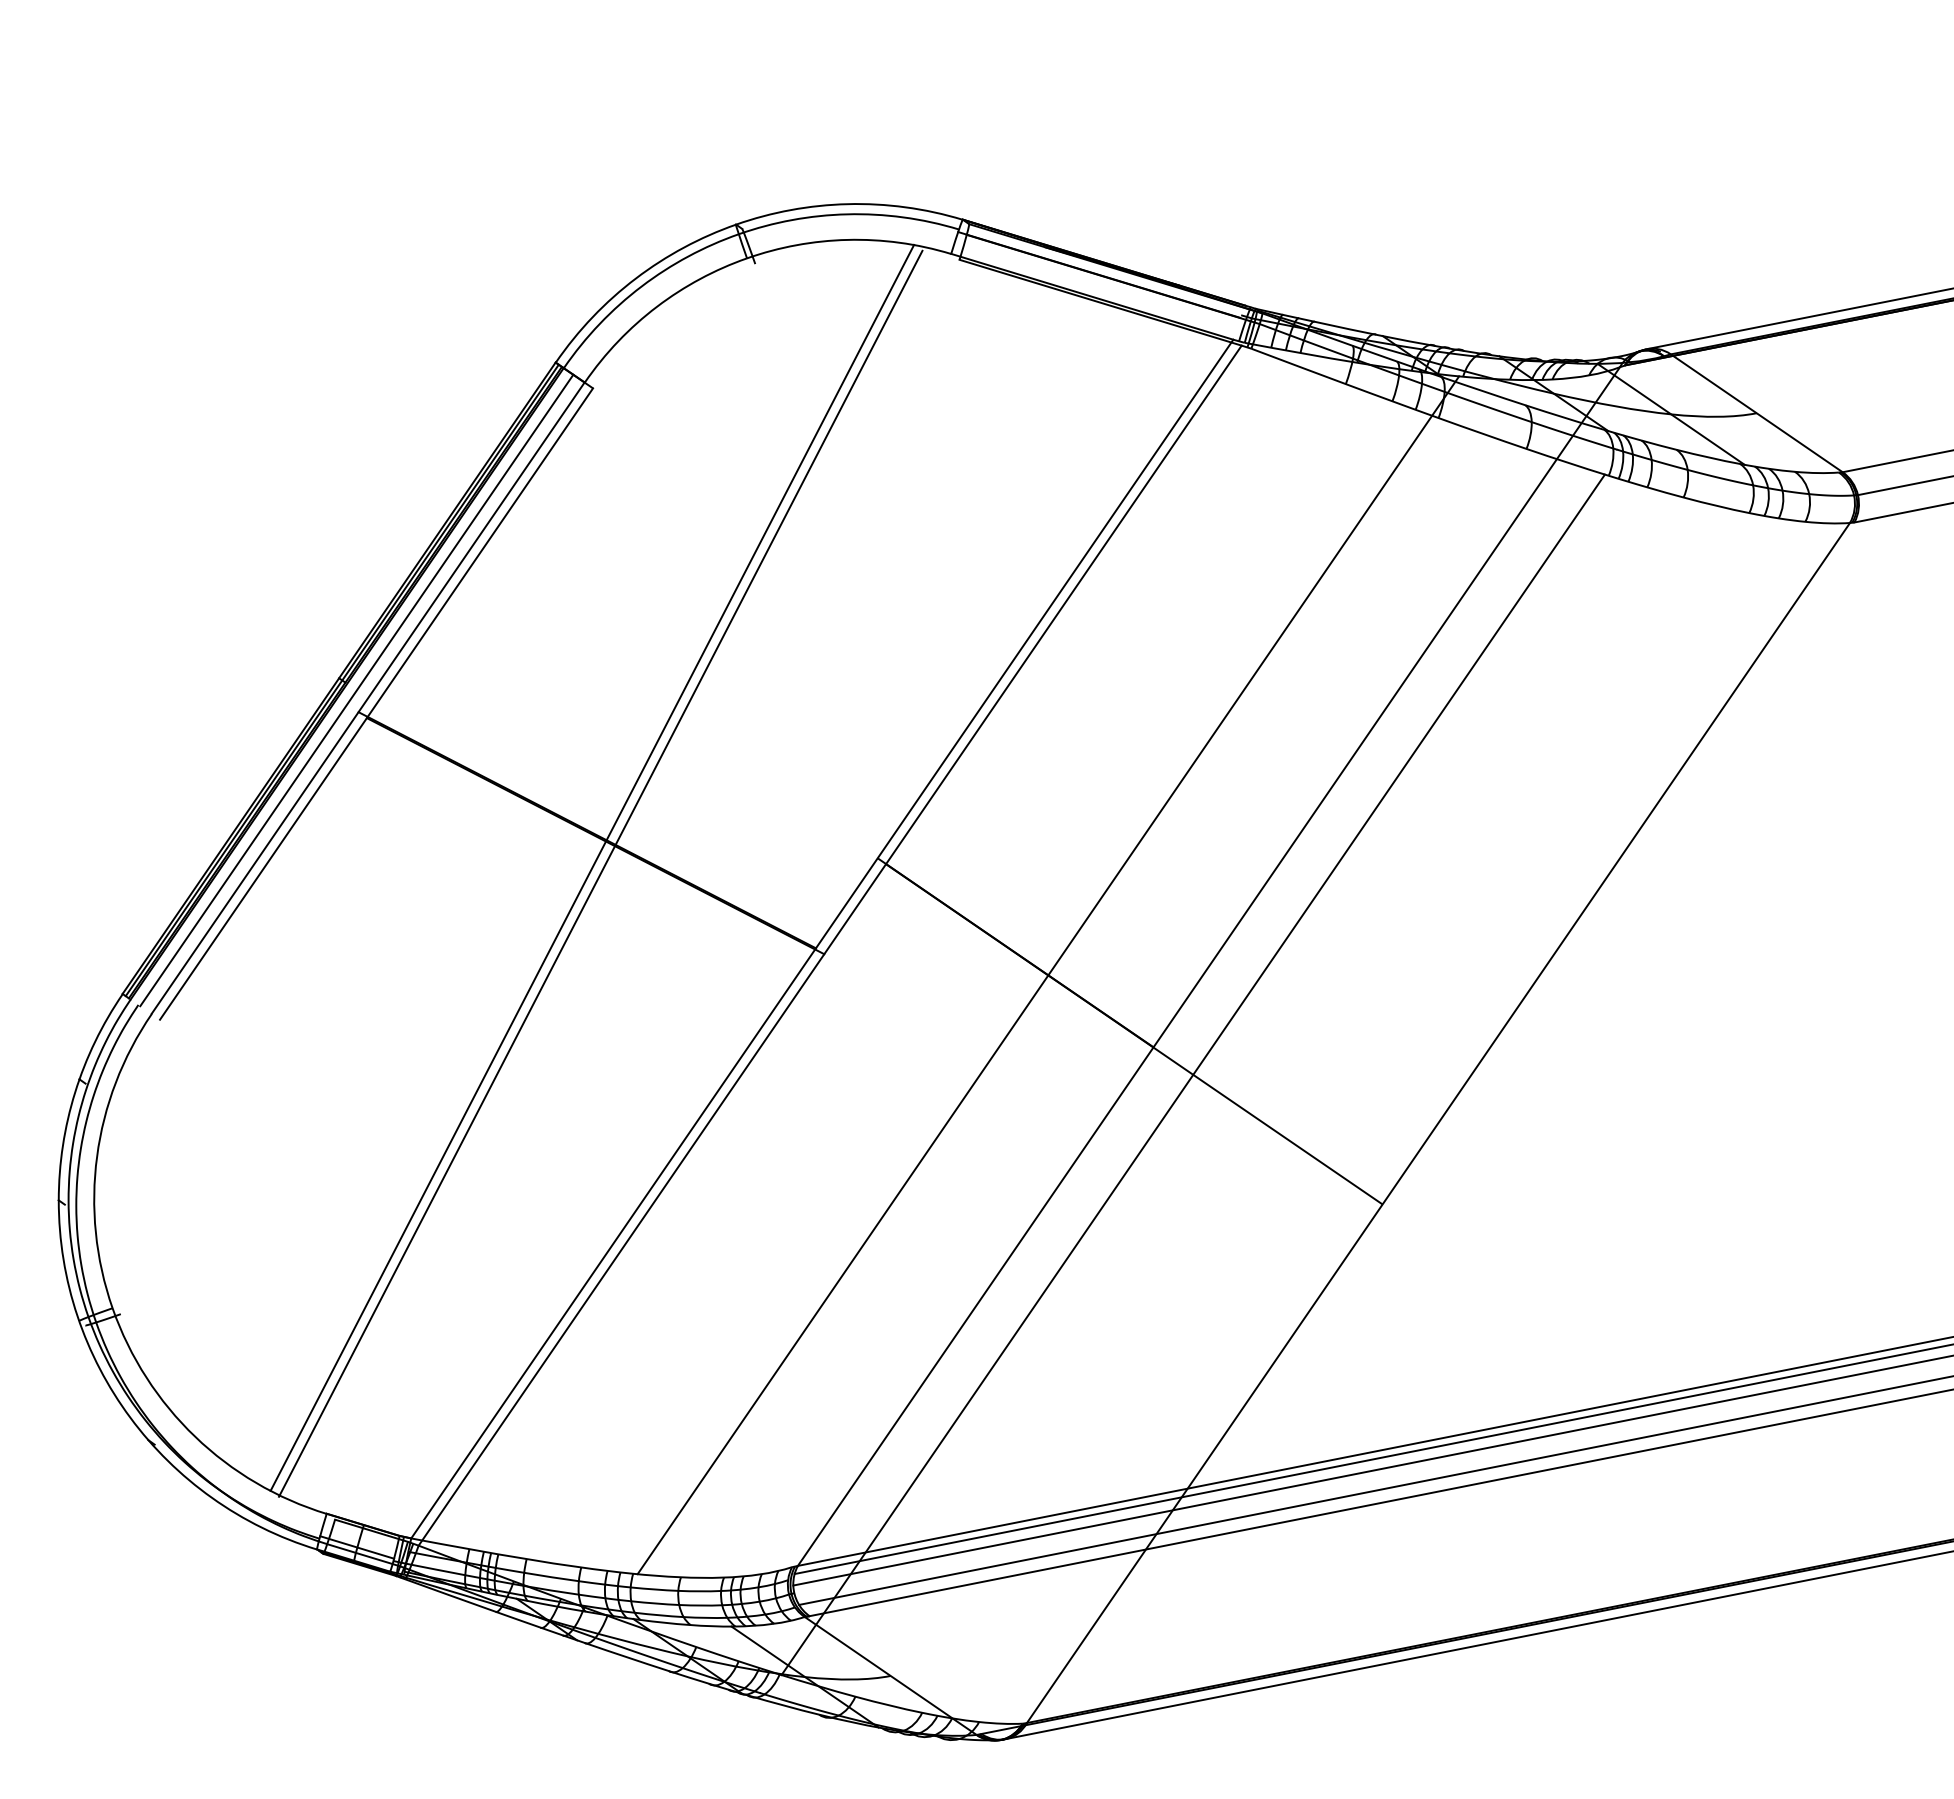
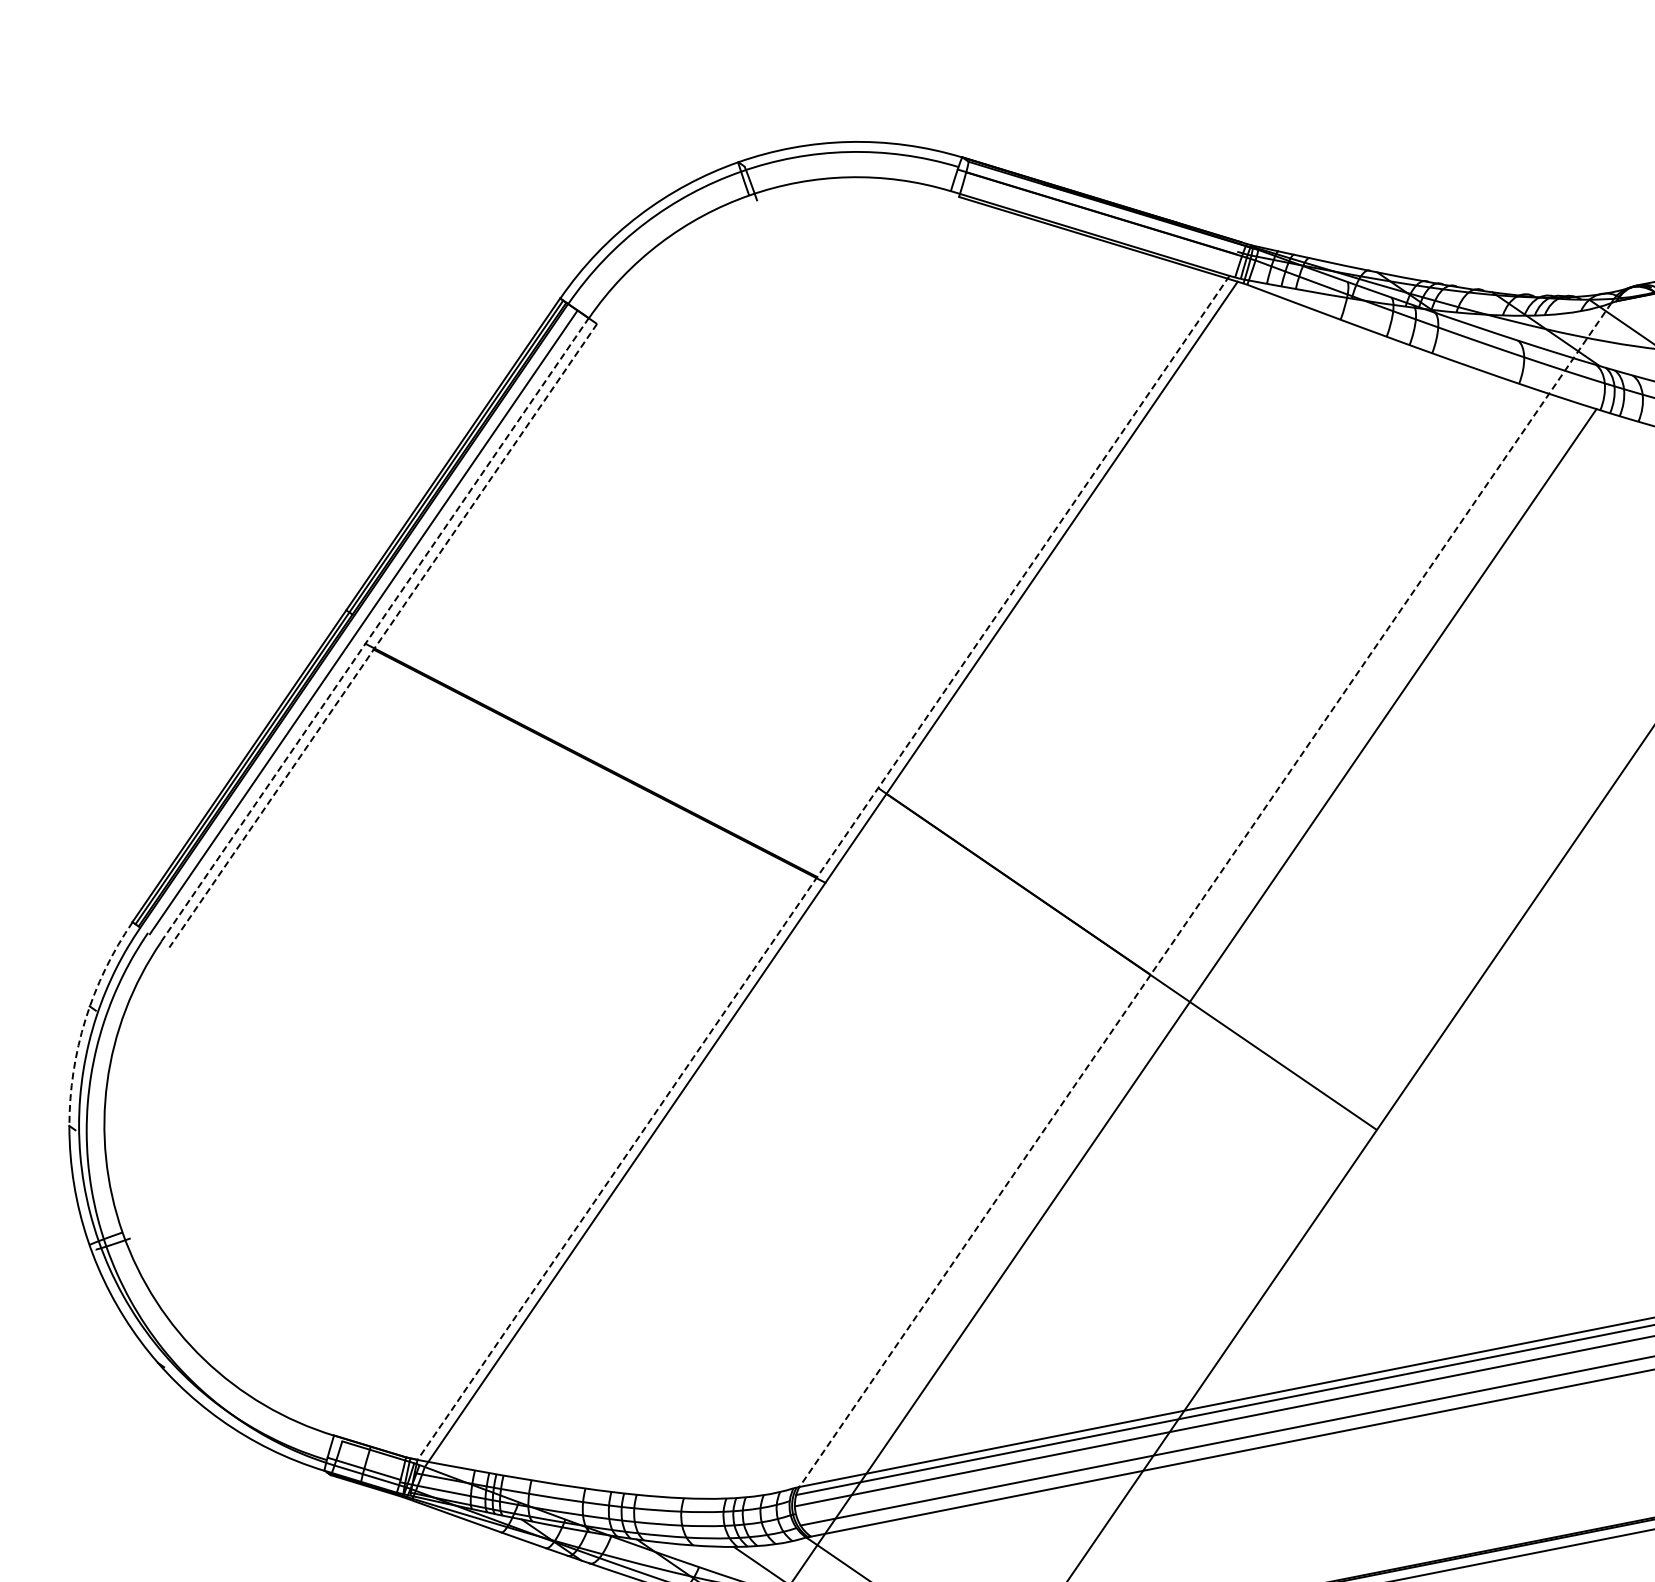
line: (368, 698) -> (375, 630), solid -> dashed
line: (376, 704) -> (383, 636), solid -> dashed
line: (592, 867) -> (596, 797), removed
line: (600, 873) -> (604, 803), removed
line: (822, 939) -> (823, 868), solid -> dashed
line: (1208, 966) -> (1204, 894), solid -> dashed
line: (1048, 975) -> (1046, 903), removed
arc: (75, 1092) -> (85, 1019), solid -> dashed

